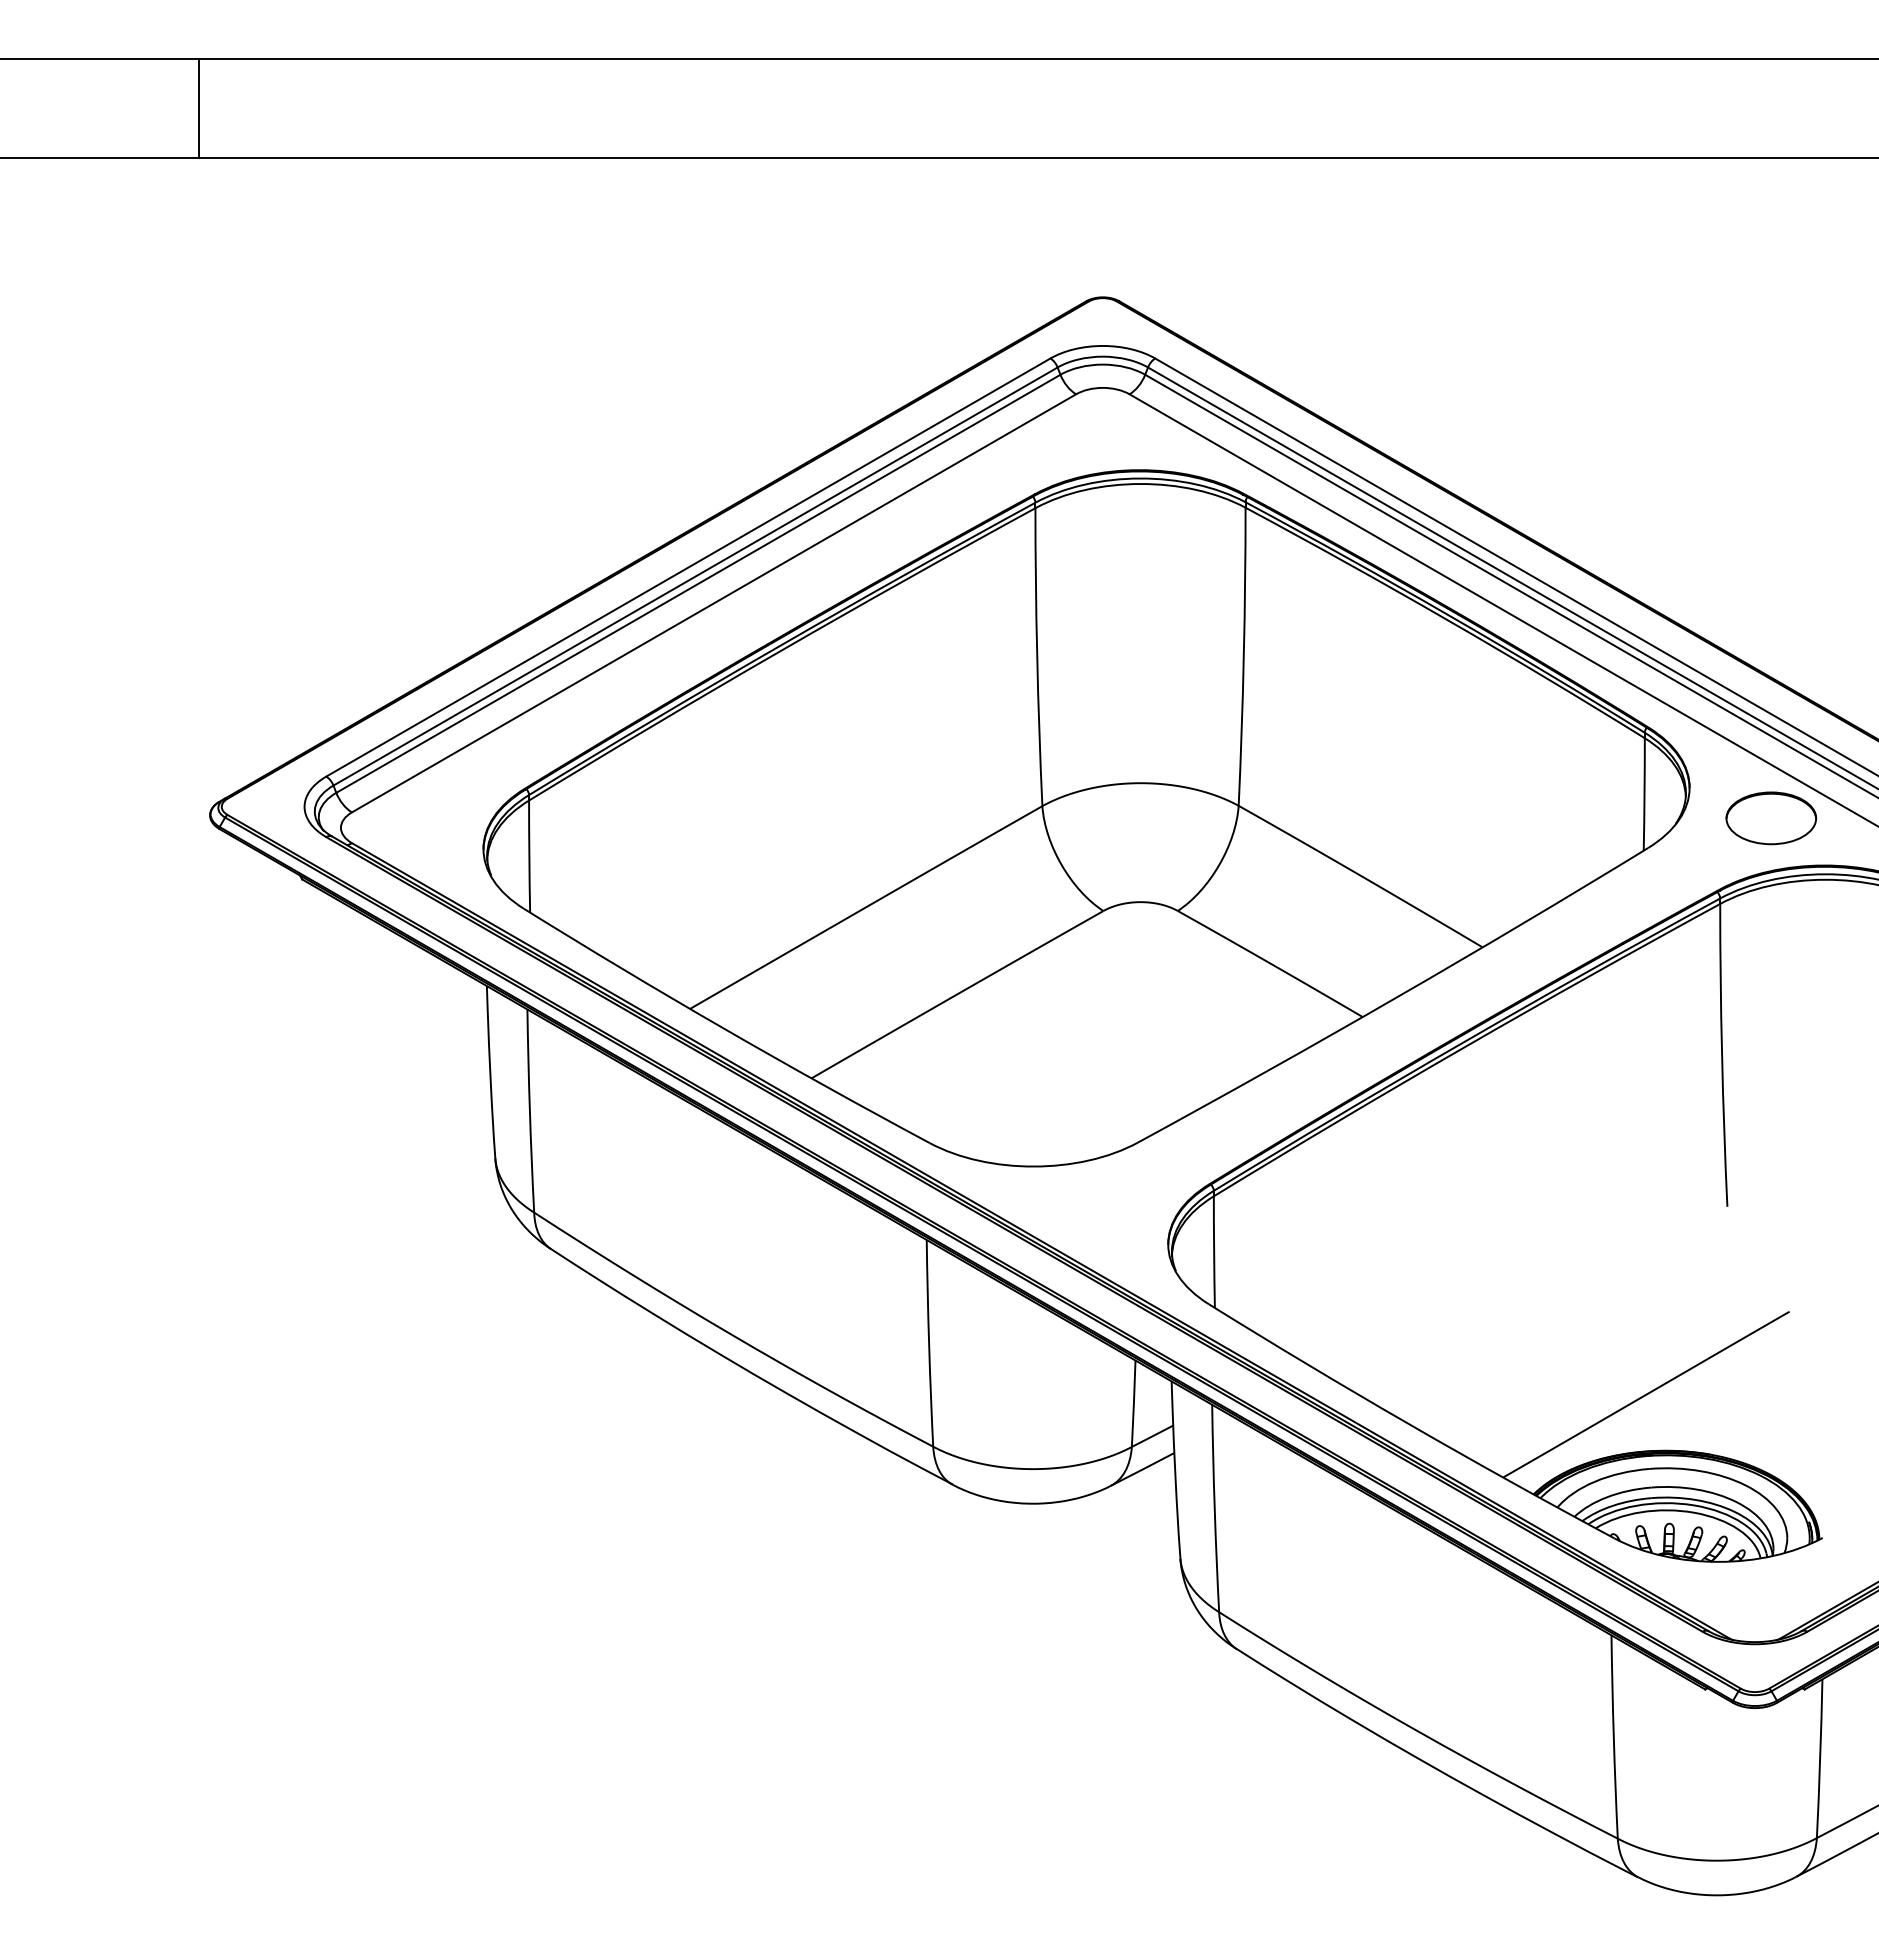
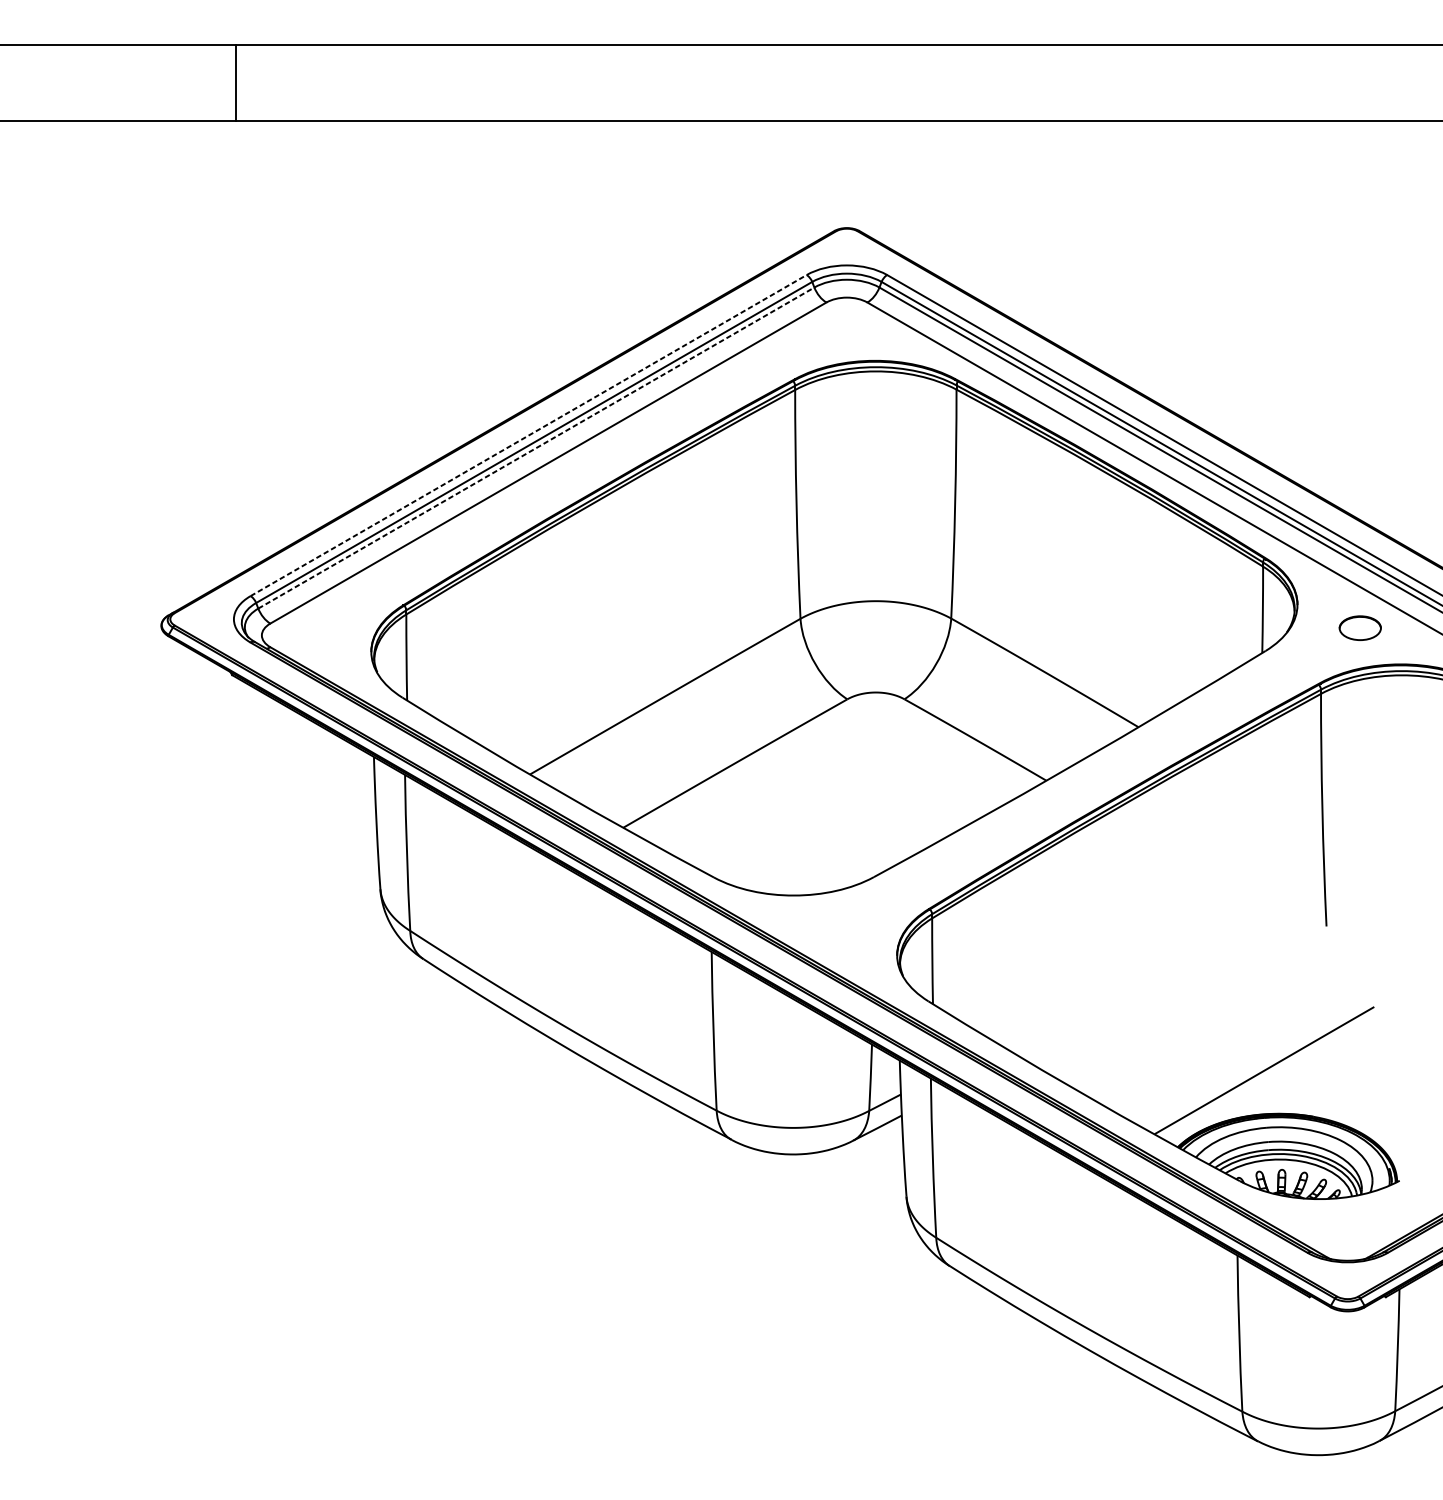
line: (198, 107) -> (235, 82), moved
line: (688, 567) -> (528, 435), solid -> dashed
line: (698, 583) -> (536, 447), solid -> dashed
part: (1771, 818) -> (1360, 628), size x0.6

